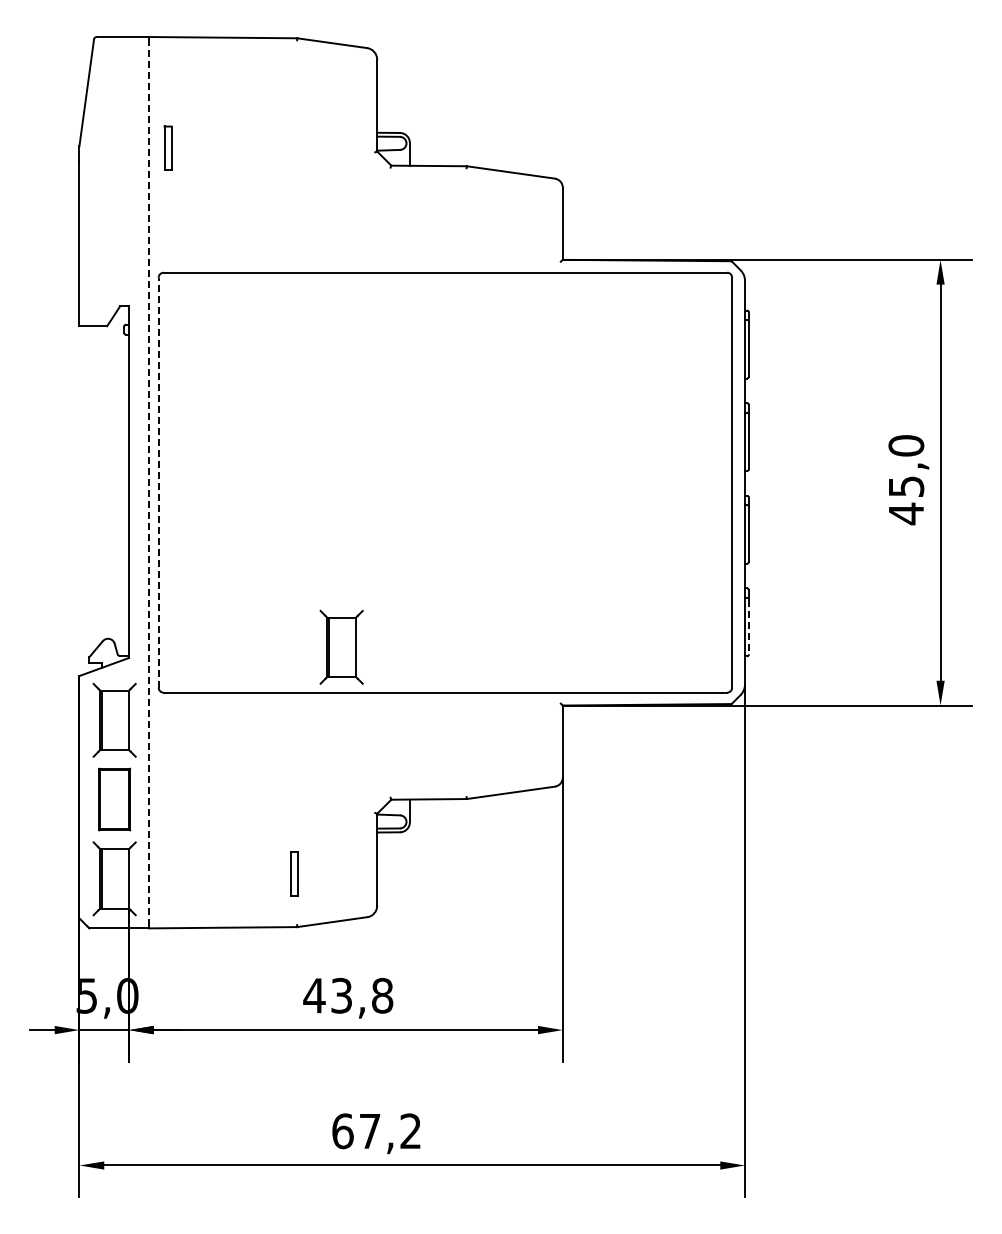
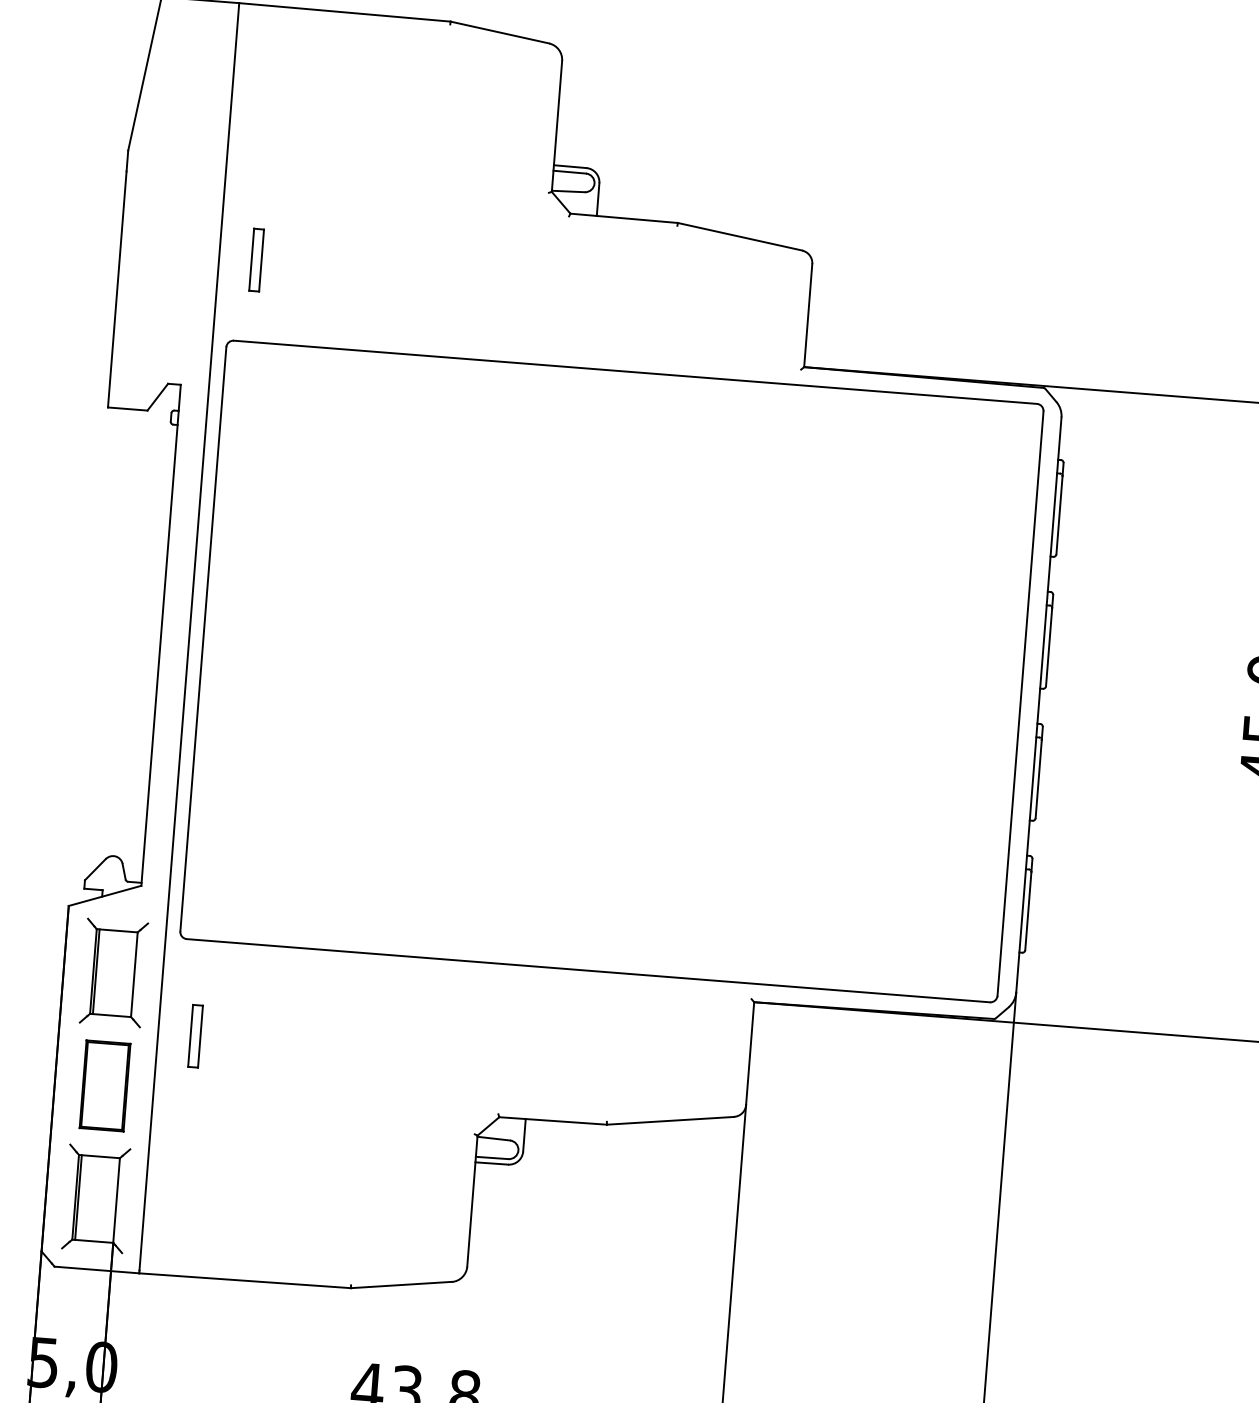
part: (167, 147) -> (255, 258), moved
line: (148, 482) -> (188, 637), dashed -> solid
line: (158, 482) -> (203, 639), dashed -> solid
line: (749, 627) -> (1028, 911), dashed -> solid
part: (341, 646) -> (445, 893), removed
part: (294, 873) -> (196, 1035), moved

